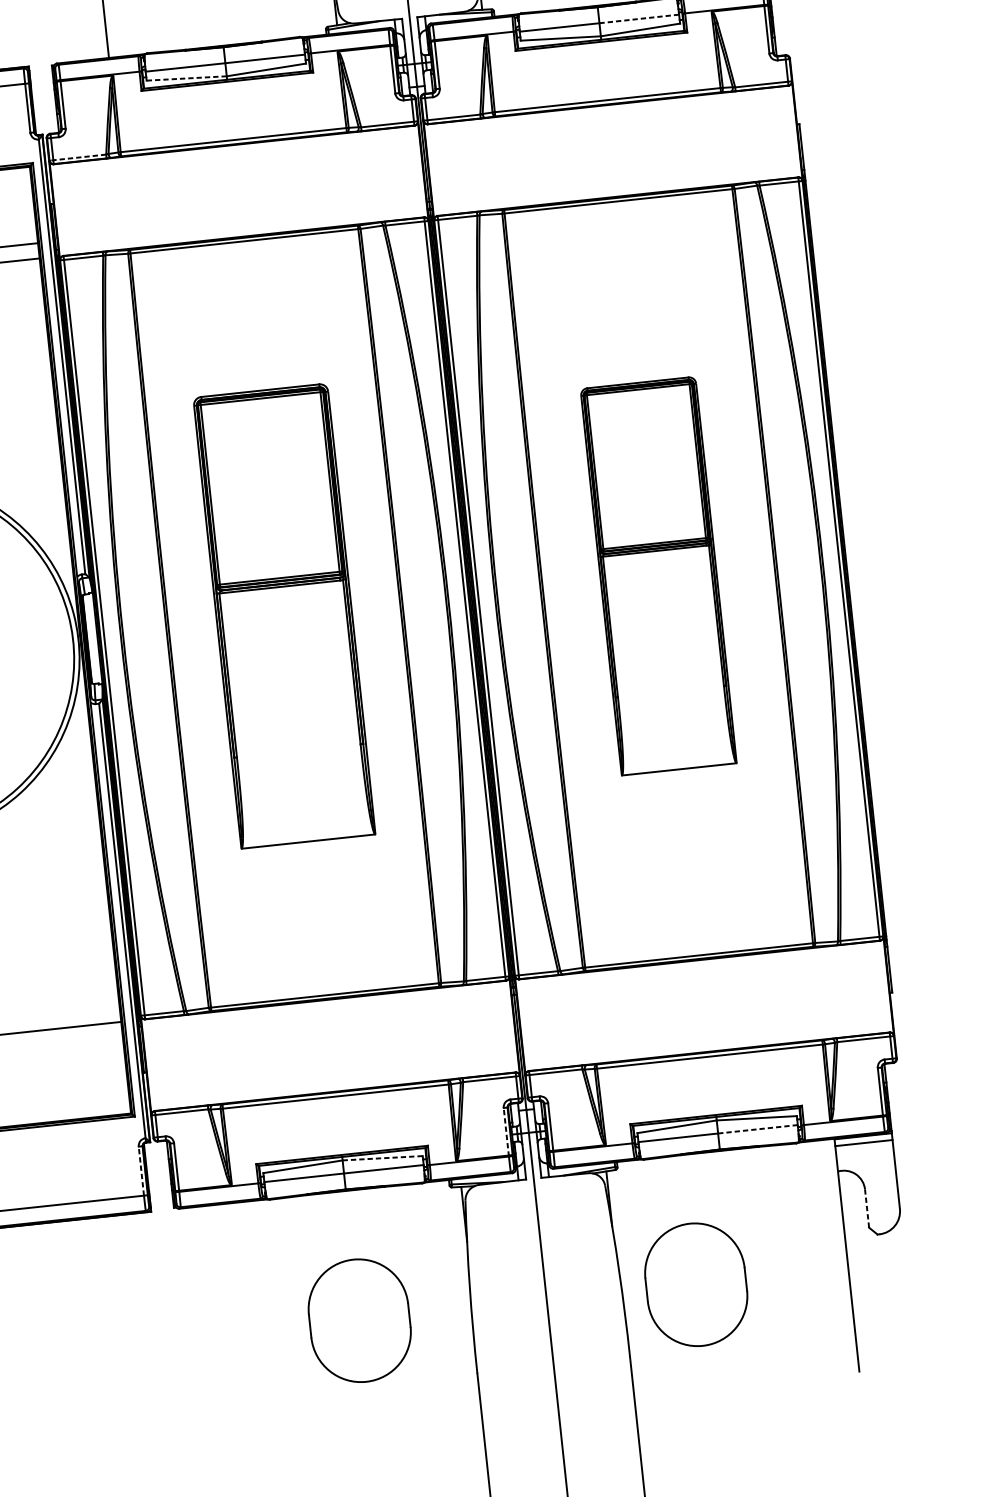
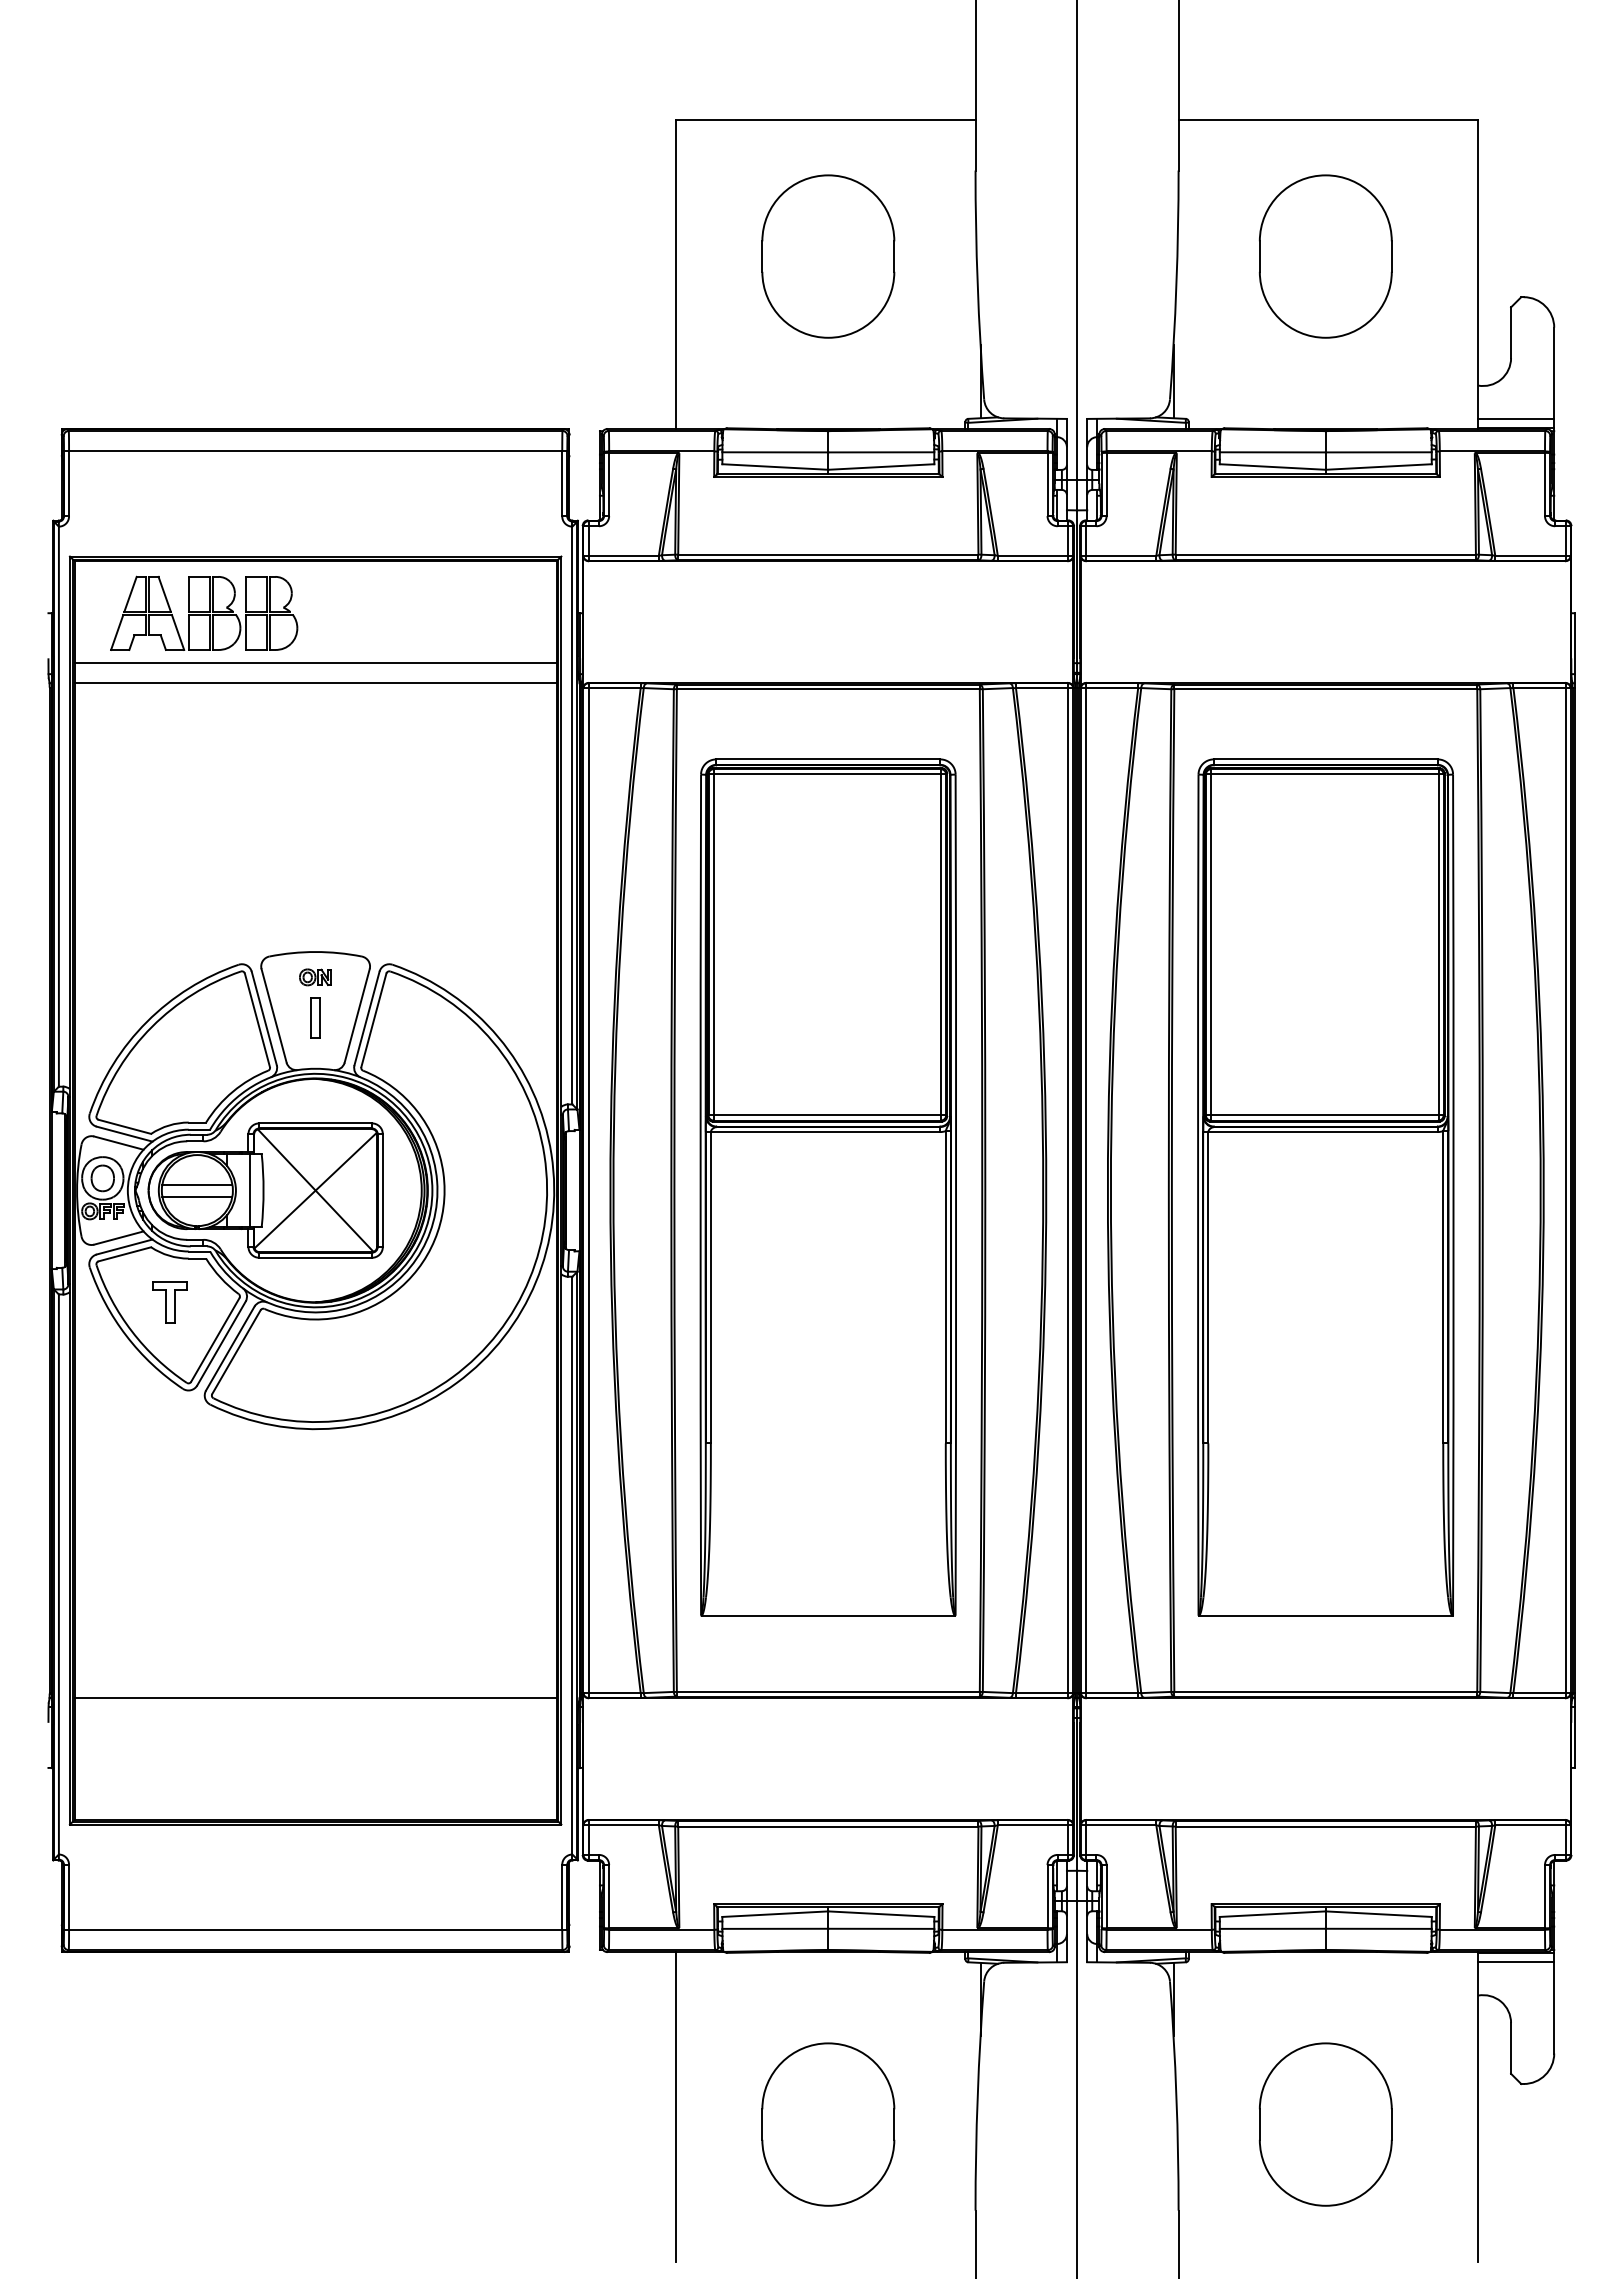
line: (639, 19) -> (1378, 452), dashed -> solid
line: (186, 78) -> (774, 466), dashed -> solid
line: (78, 157) -> (621, 555), dashed -> solid
part: (658, 576) -> (1325, 1187), size x1.67
part: (283, 616) -> (827, 1187), size x1.43
line: (757, 1129) -> (1378, 1928), dashed -> solid
line: (506, 1131) -> (1047, 1896), dashed -> solid
line: (382, 1158) -> (881, 1914), dashed -> solid
line: (141, 1171) -> (562, 1897), dashed -> solid
line: (867, 1207) -> (1511, 2047), dashed -> solid
part: (696, 1284) -> (1325, 2124), moved
line: (244, 1319) -> (676, 2106), added

